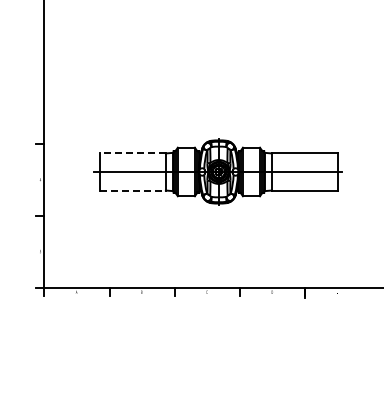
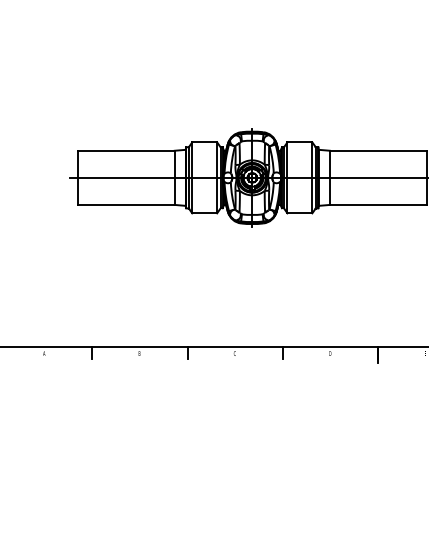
line: (132, 153) -> (125, 150), dashed -> solid
line: (133, 190) -> (127, 204), dashed -> solid

